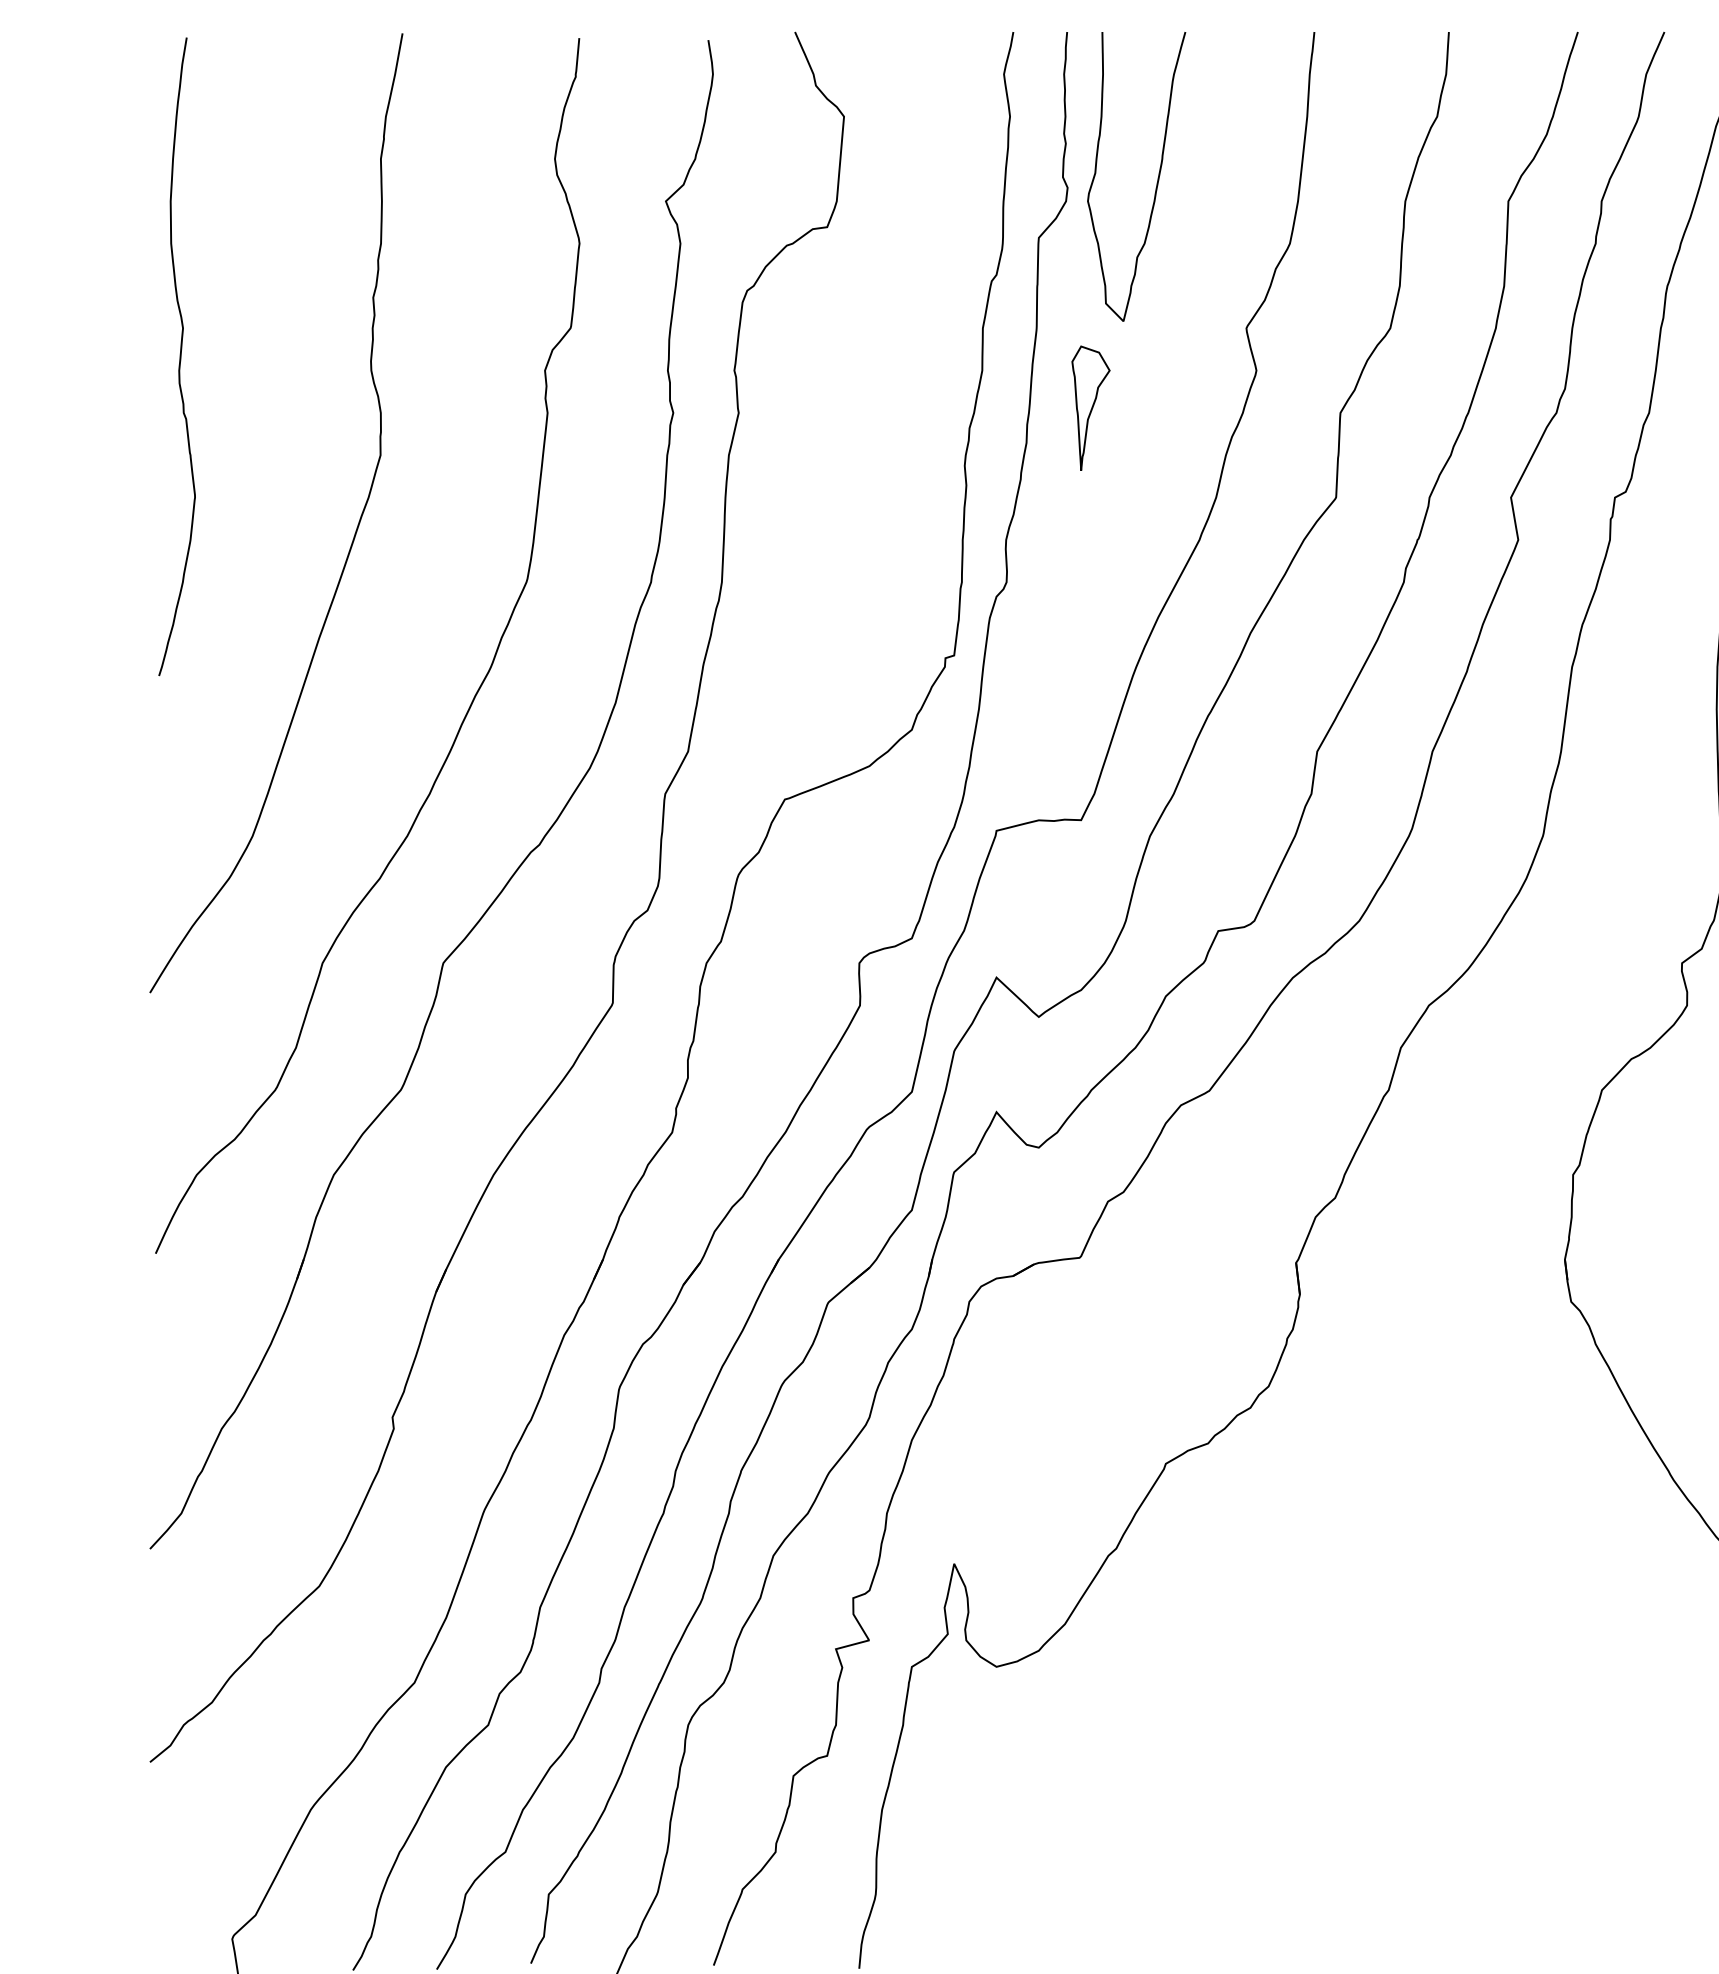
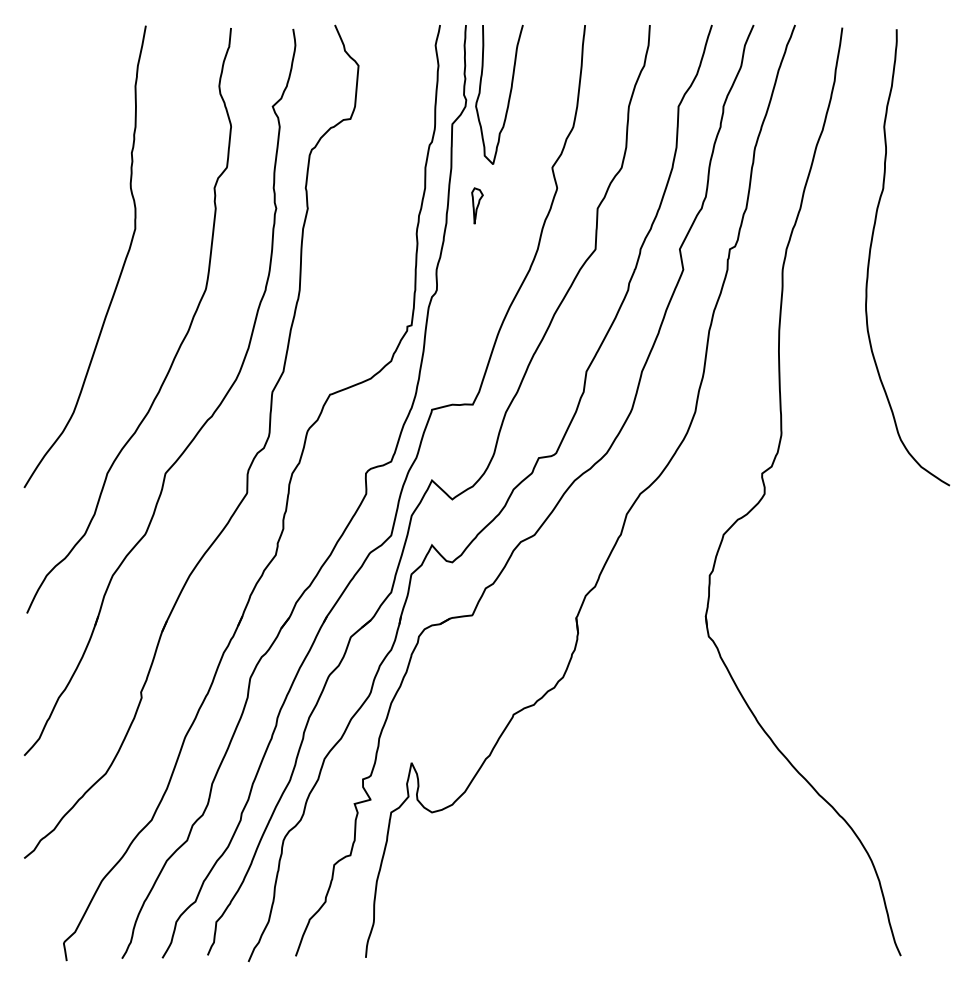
curve: (179, 356) -> (38, 181), removed
part: (1090, 406) -> (477, 205), size x0.6

